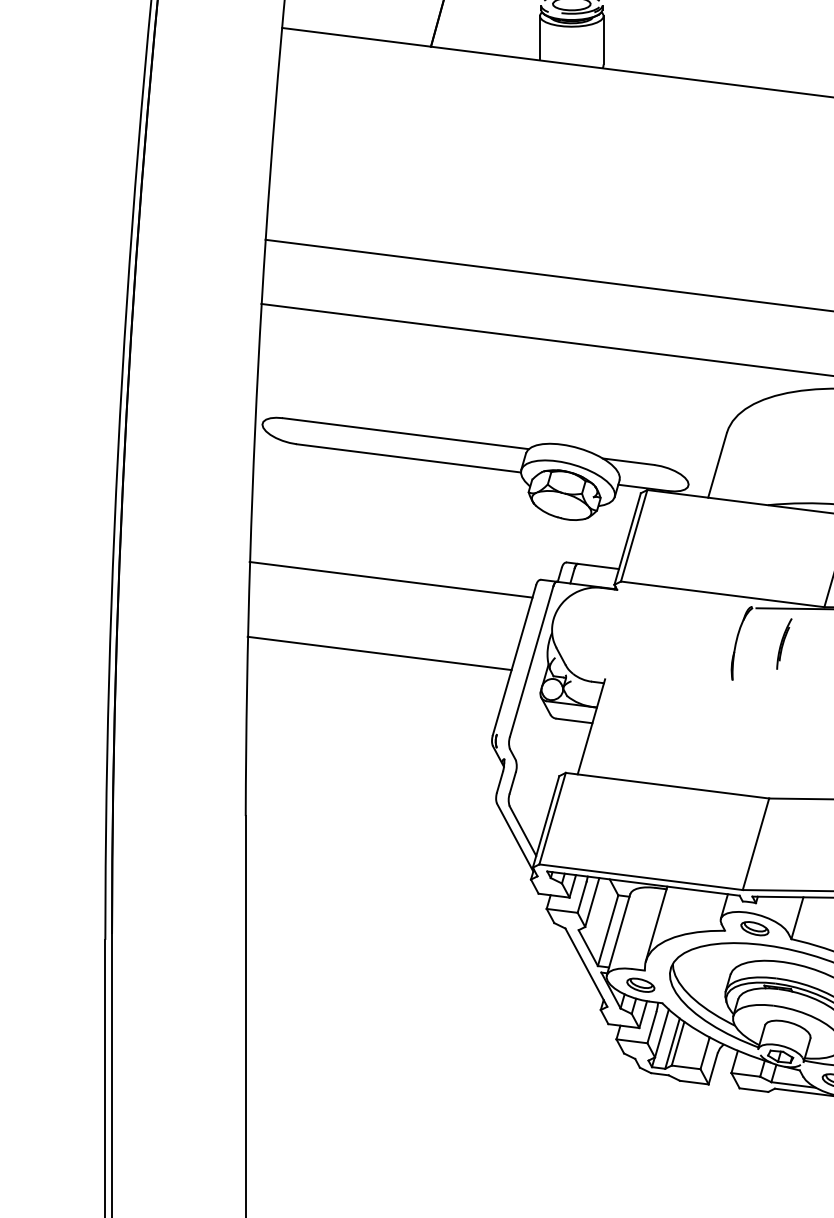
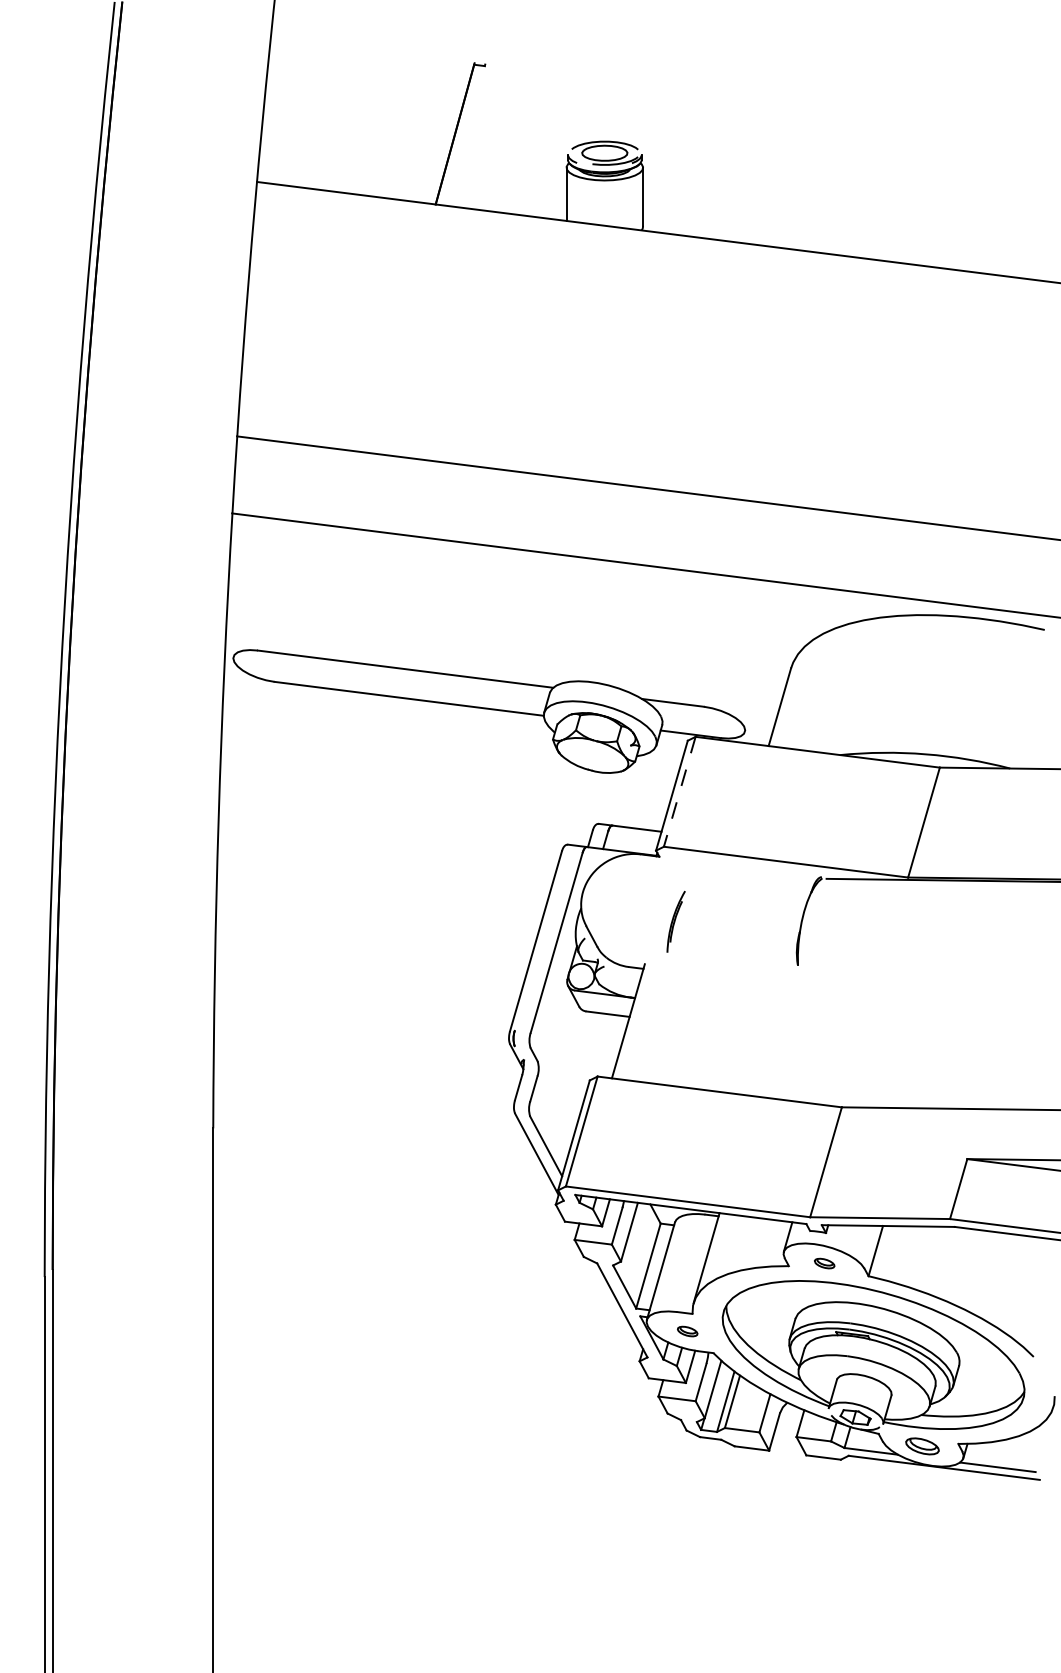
line: (633, 536) -> (679, 792), solid -> dashed
line: (390, 579) -> (387, 844), removed
part: (783, 643) -> (675, 921), moved
line: (379, 653) -> (373, 933), removed
part: (754, 928) -> (824, 1263), size x0.6
part: (640, 985) -> (687, 1331), size x0.6

